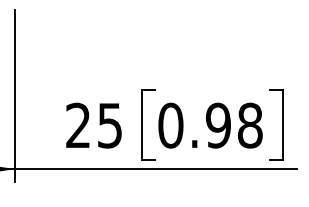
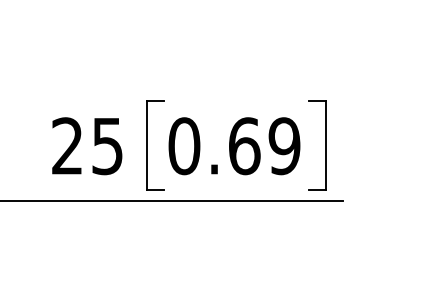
text: (234, 125) -> (264, 146), 0.98 -> 0.69

